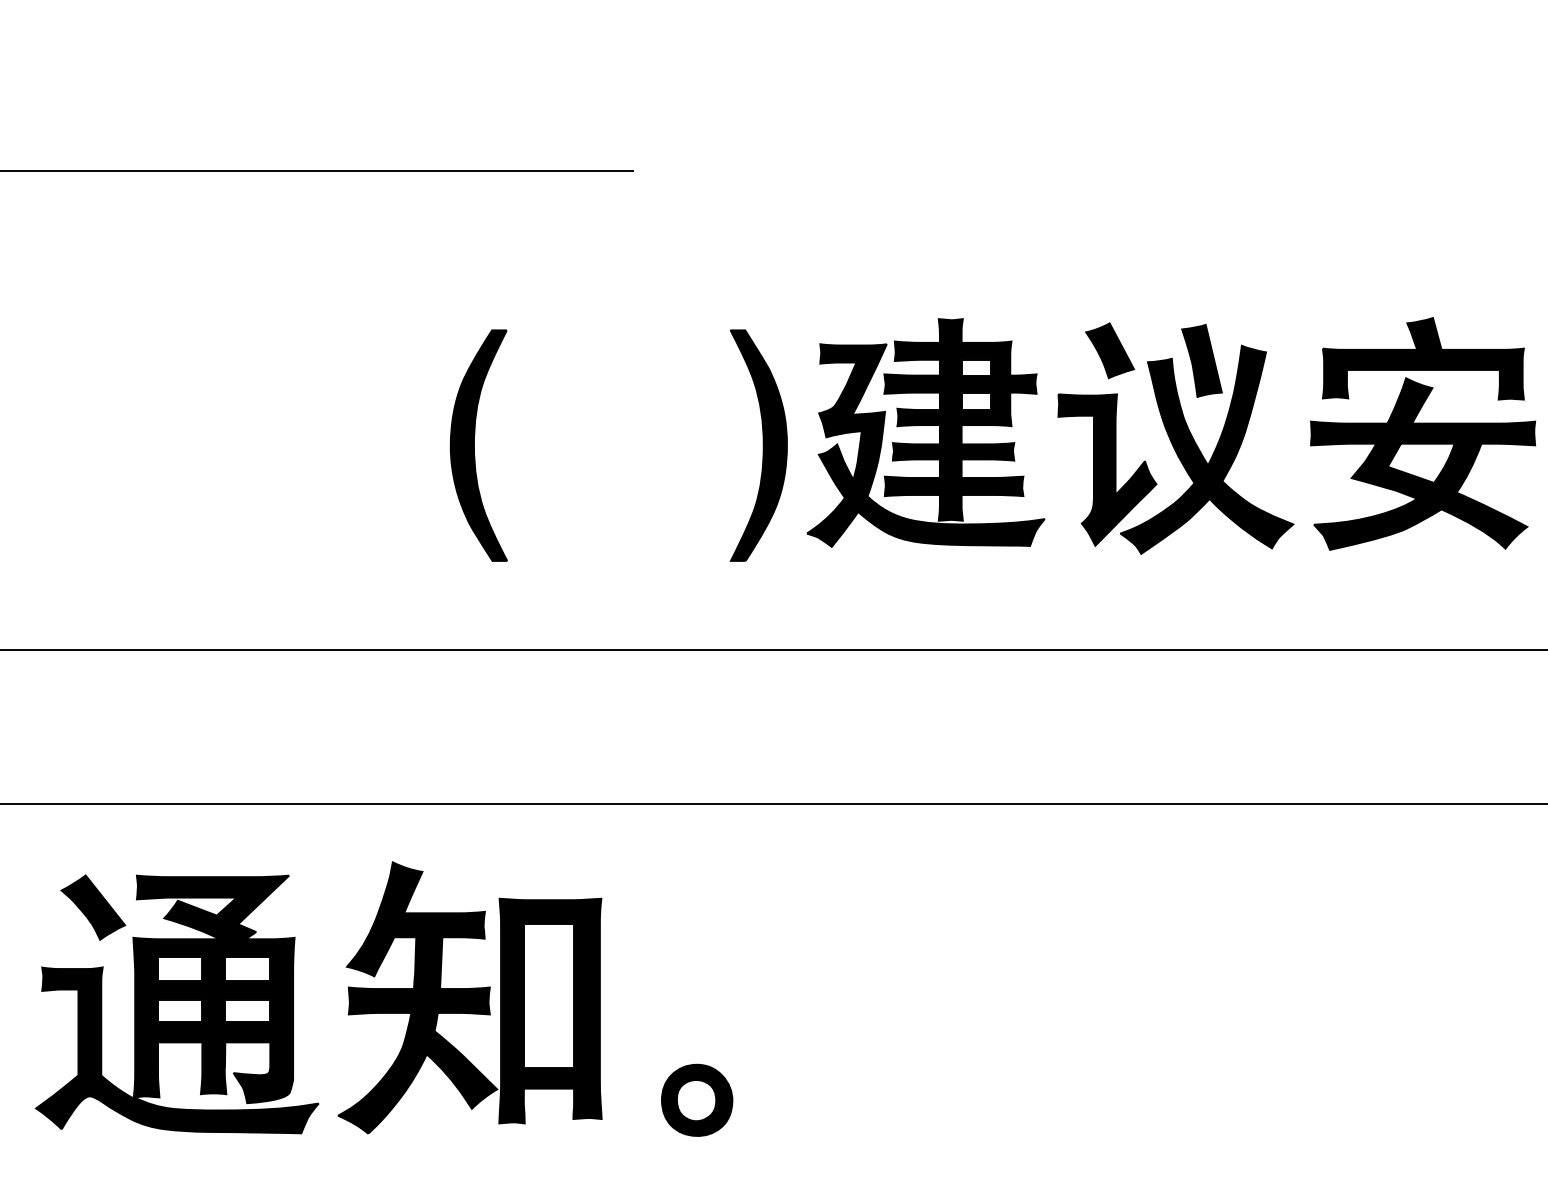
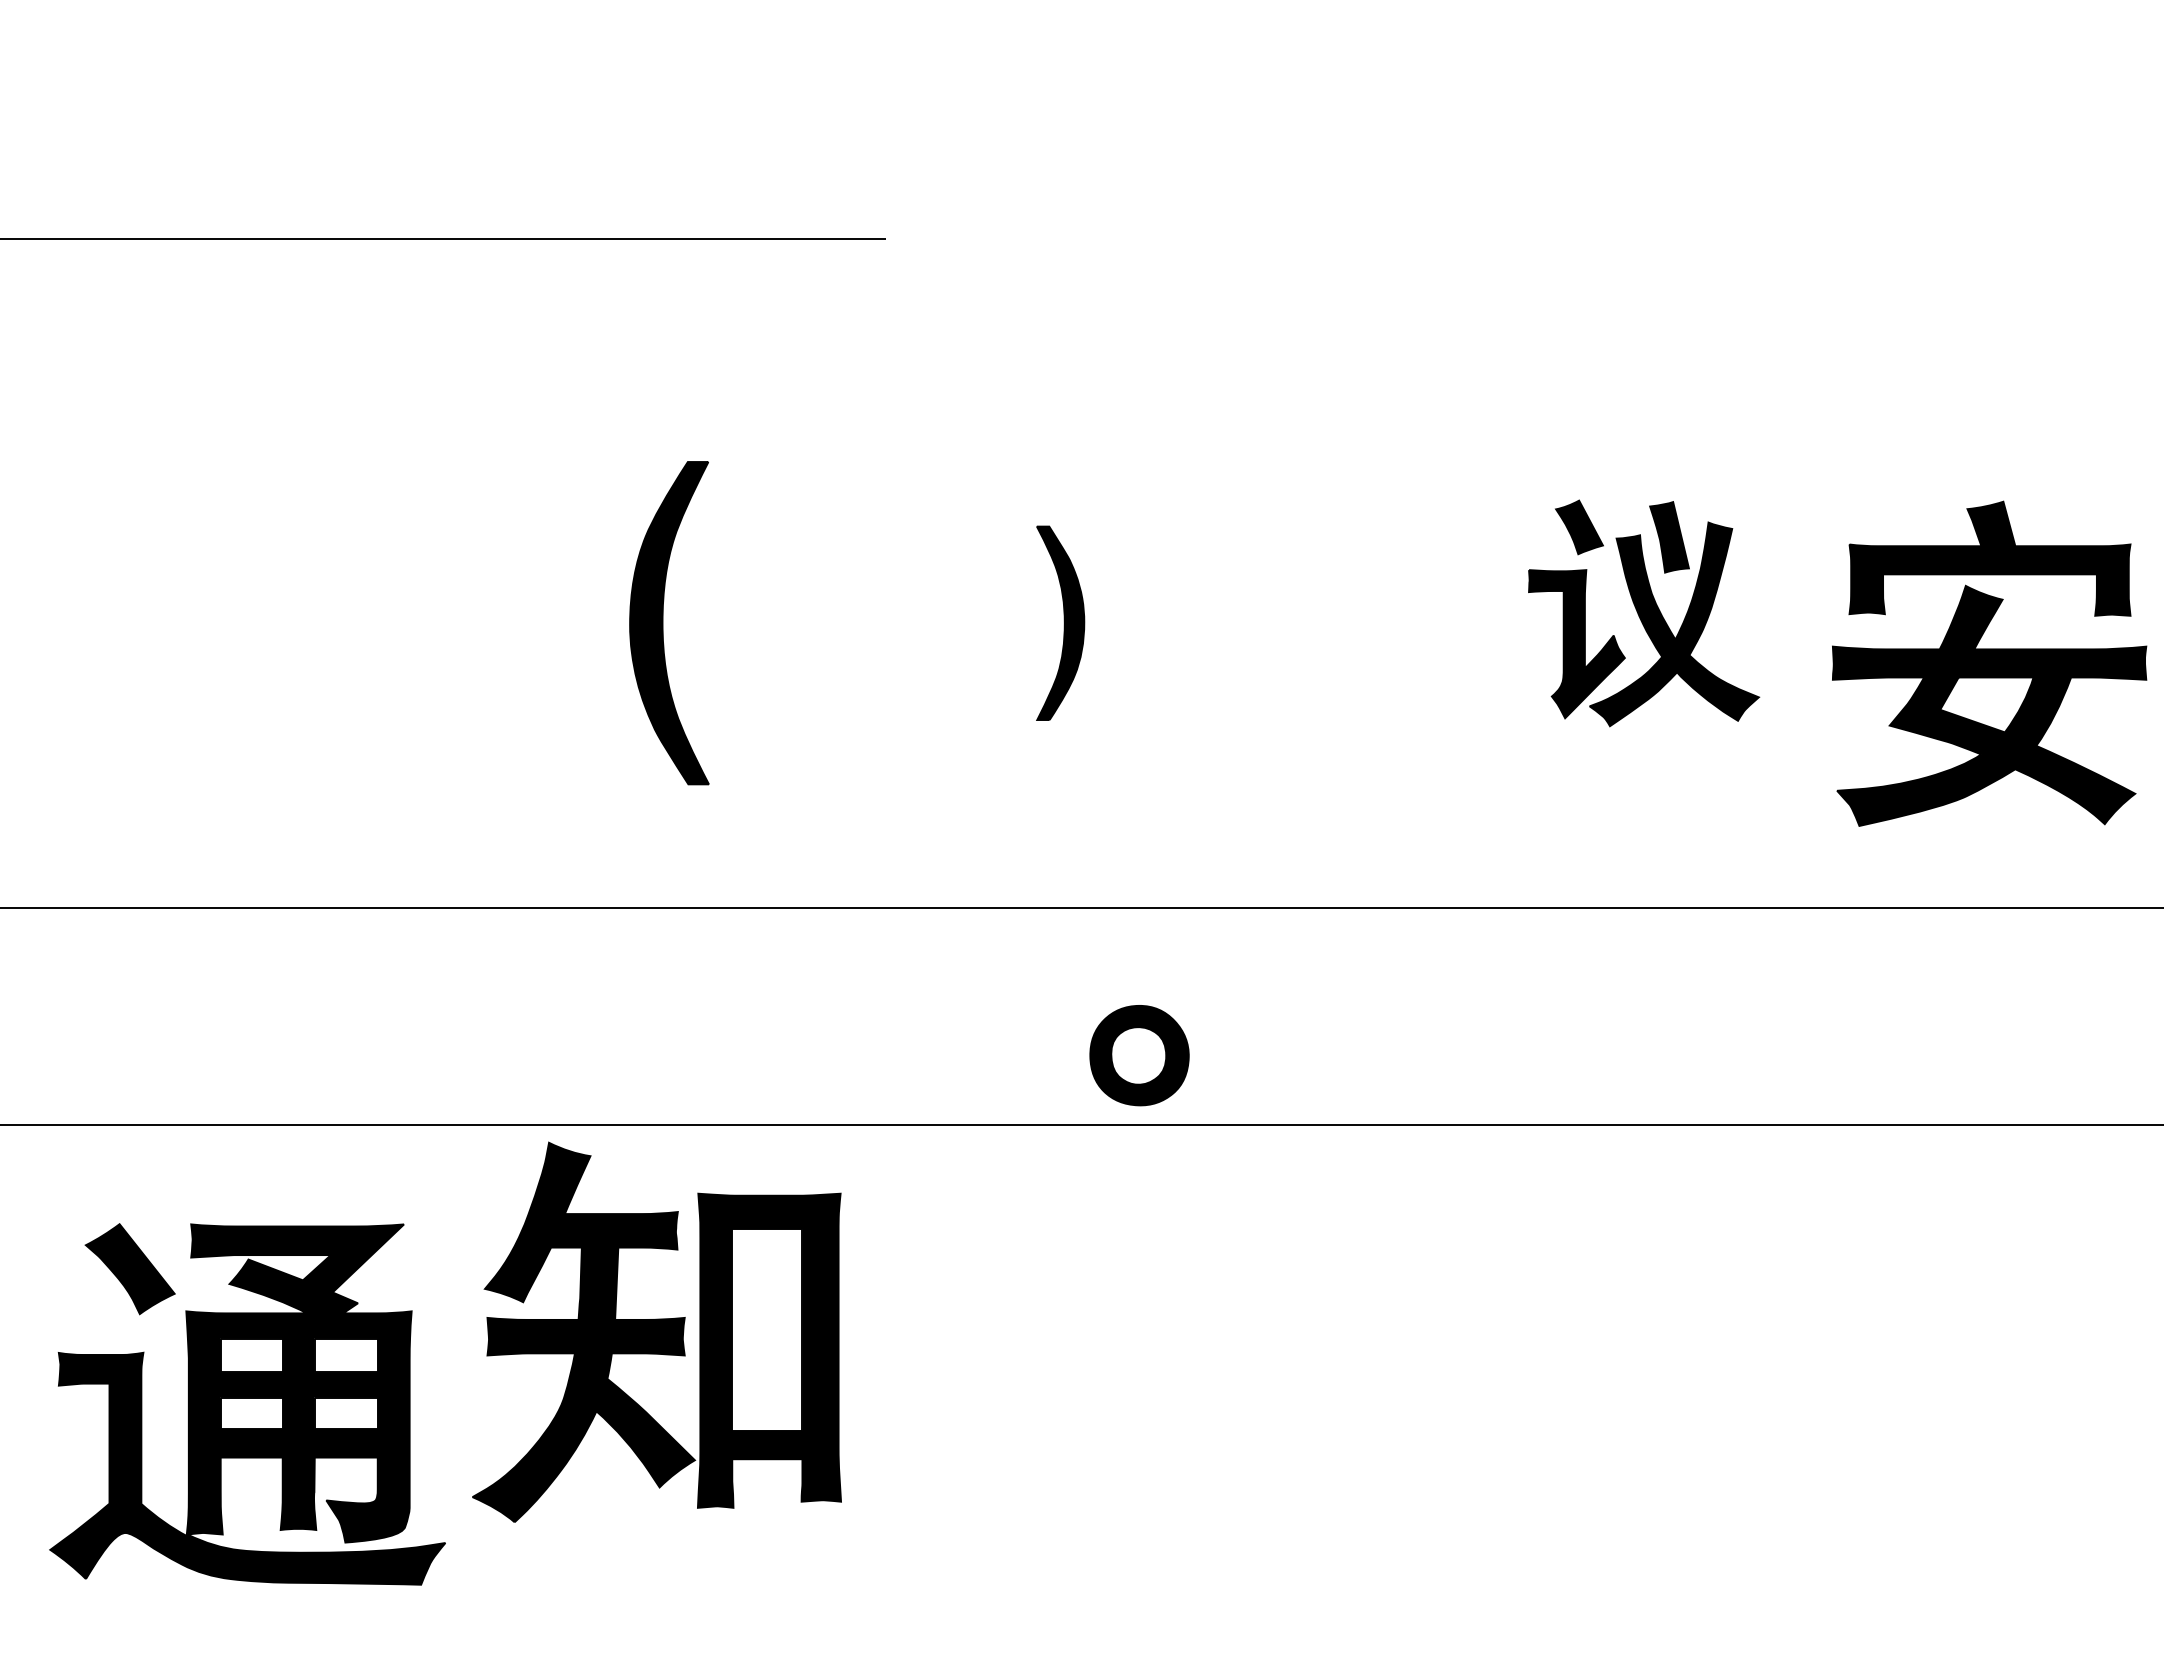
part: (925, 425) -> (1294, 595), removed
part: (1423, 433) -> (1989, 663), moved
part: (1175, 438) -> (1643, 613), size x0.7
part: (758, 445) -> (1060, 623), size x0.6
part: (469, 997) -> (656, 1331), moved
part: (697, 1100) -> (1139, 1055), moved

